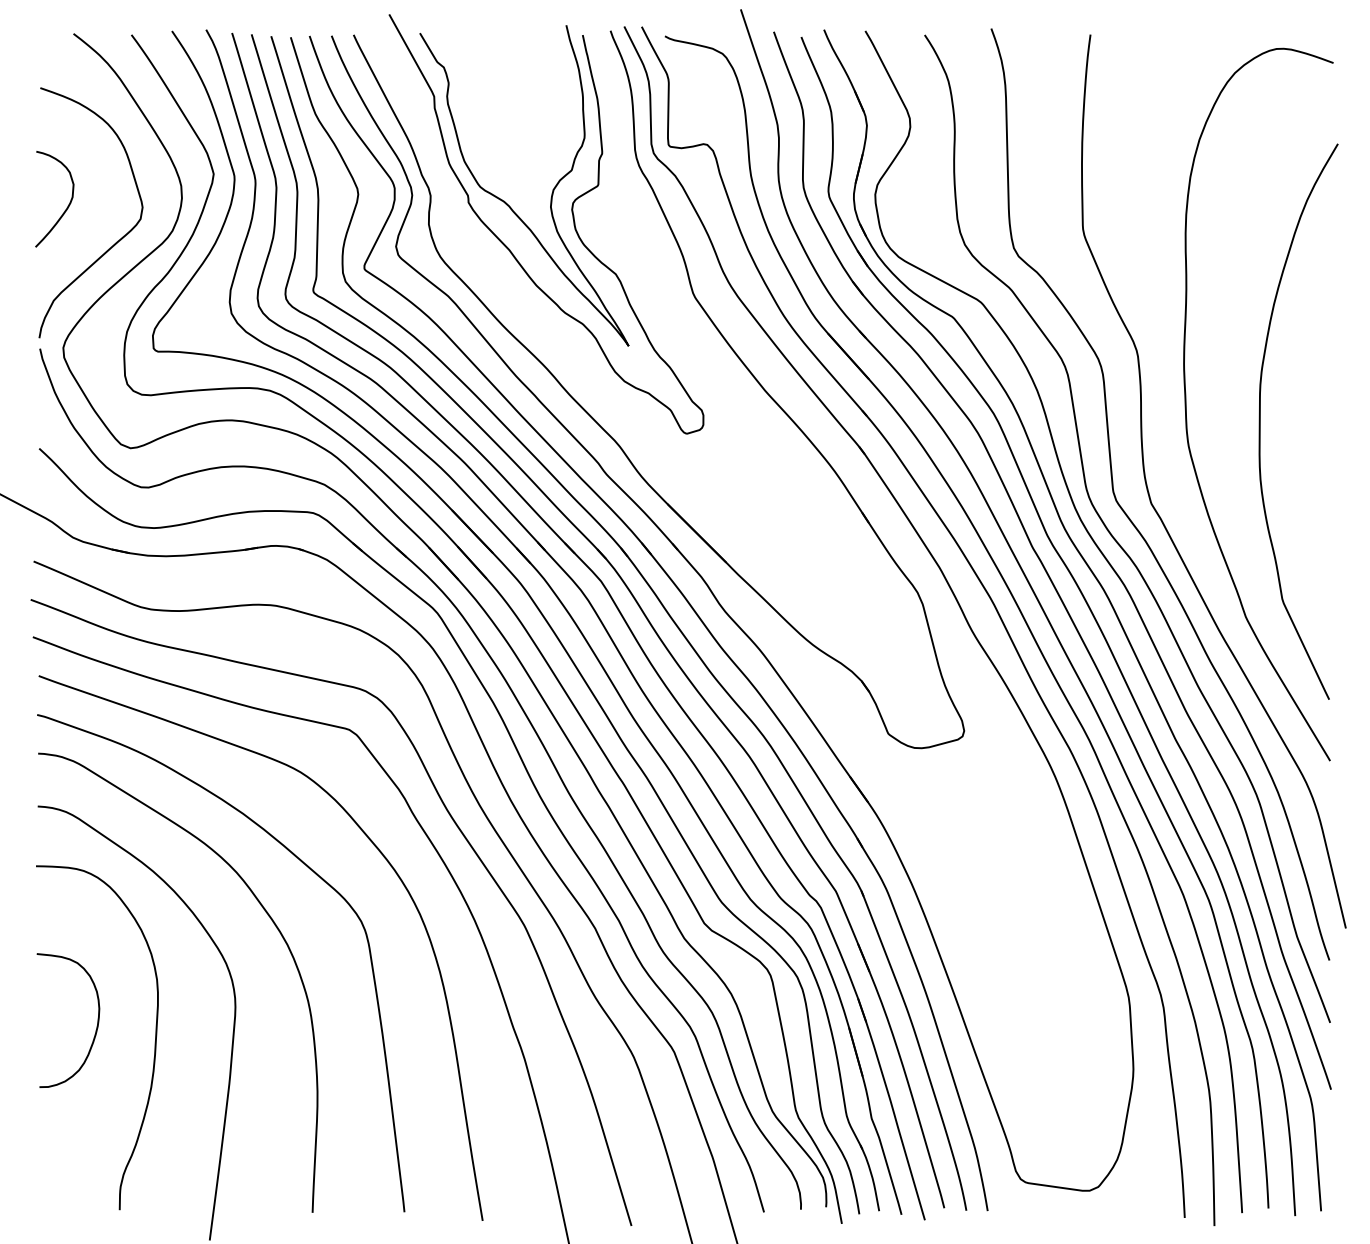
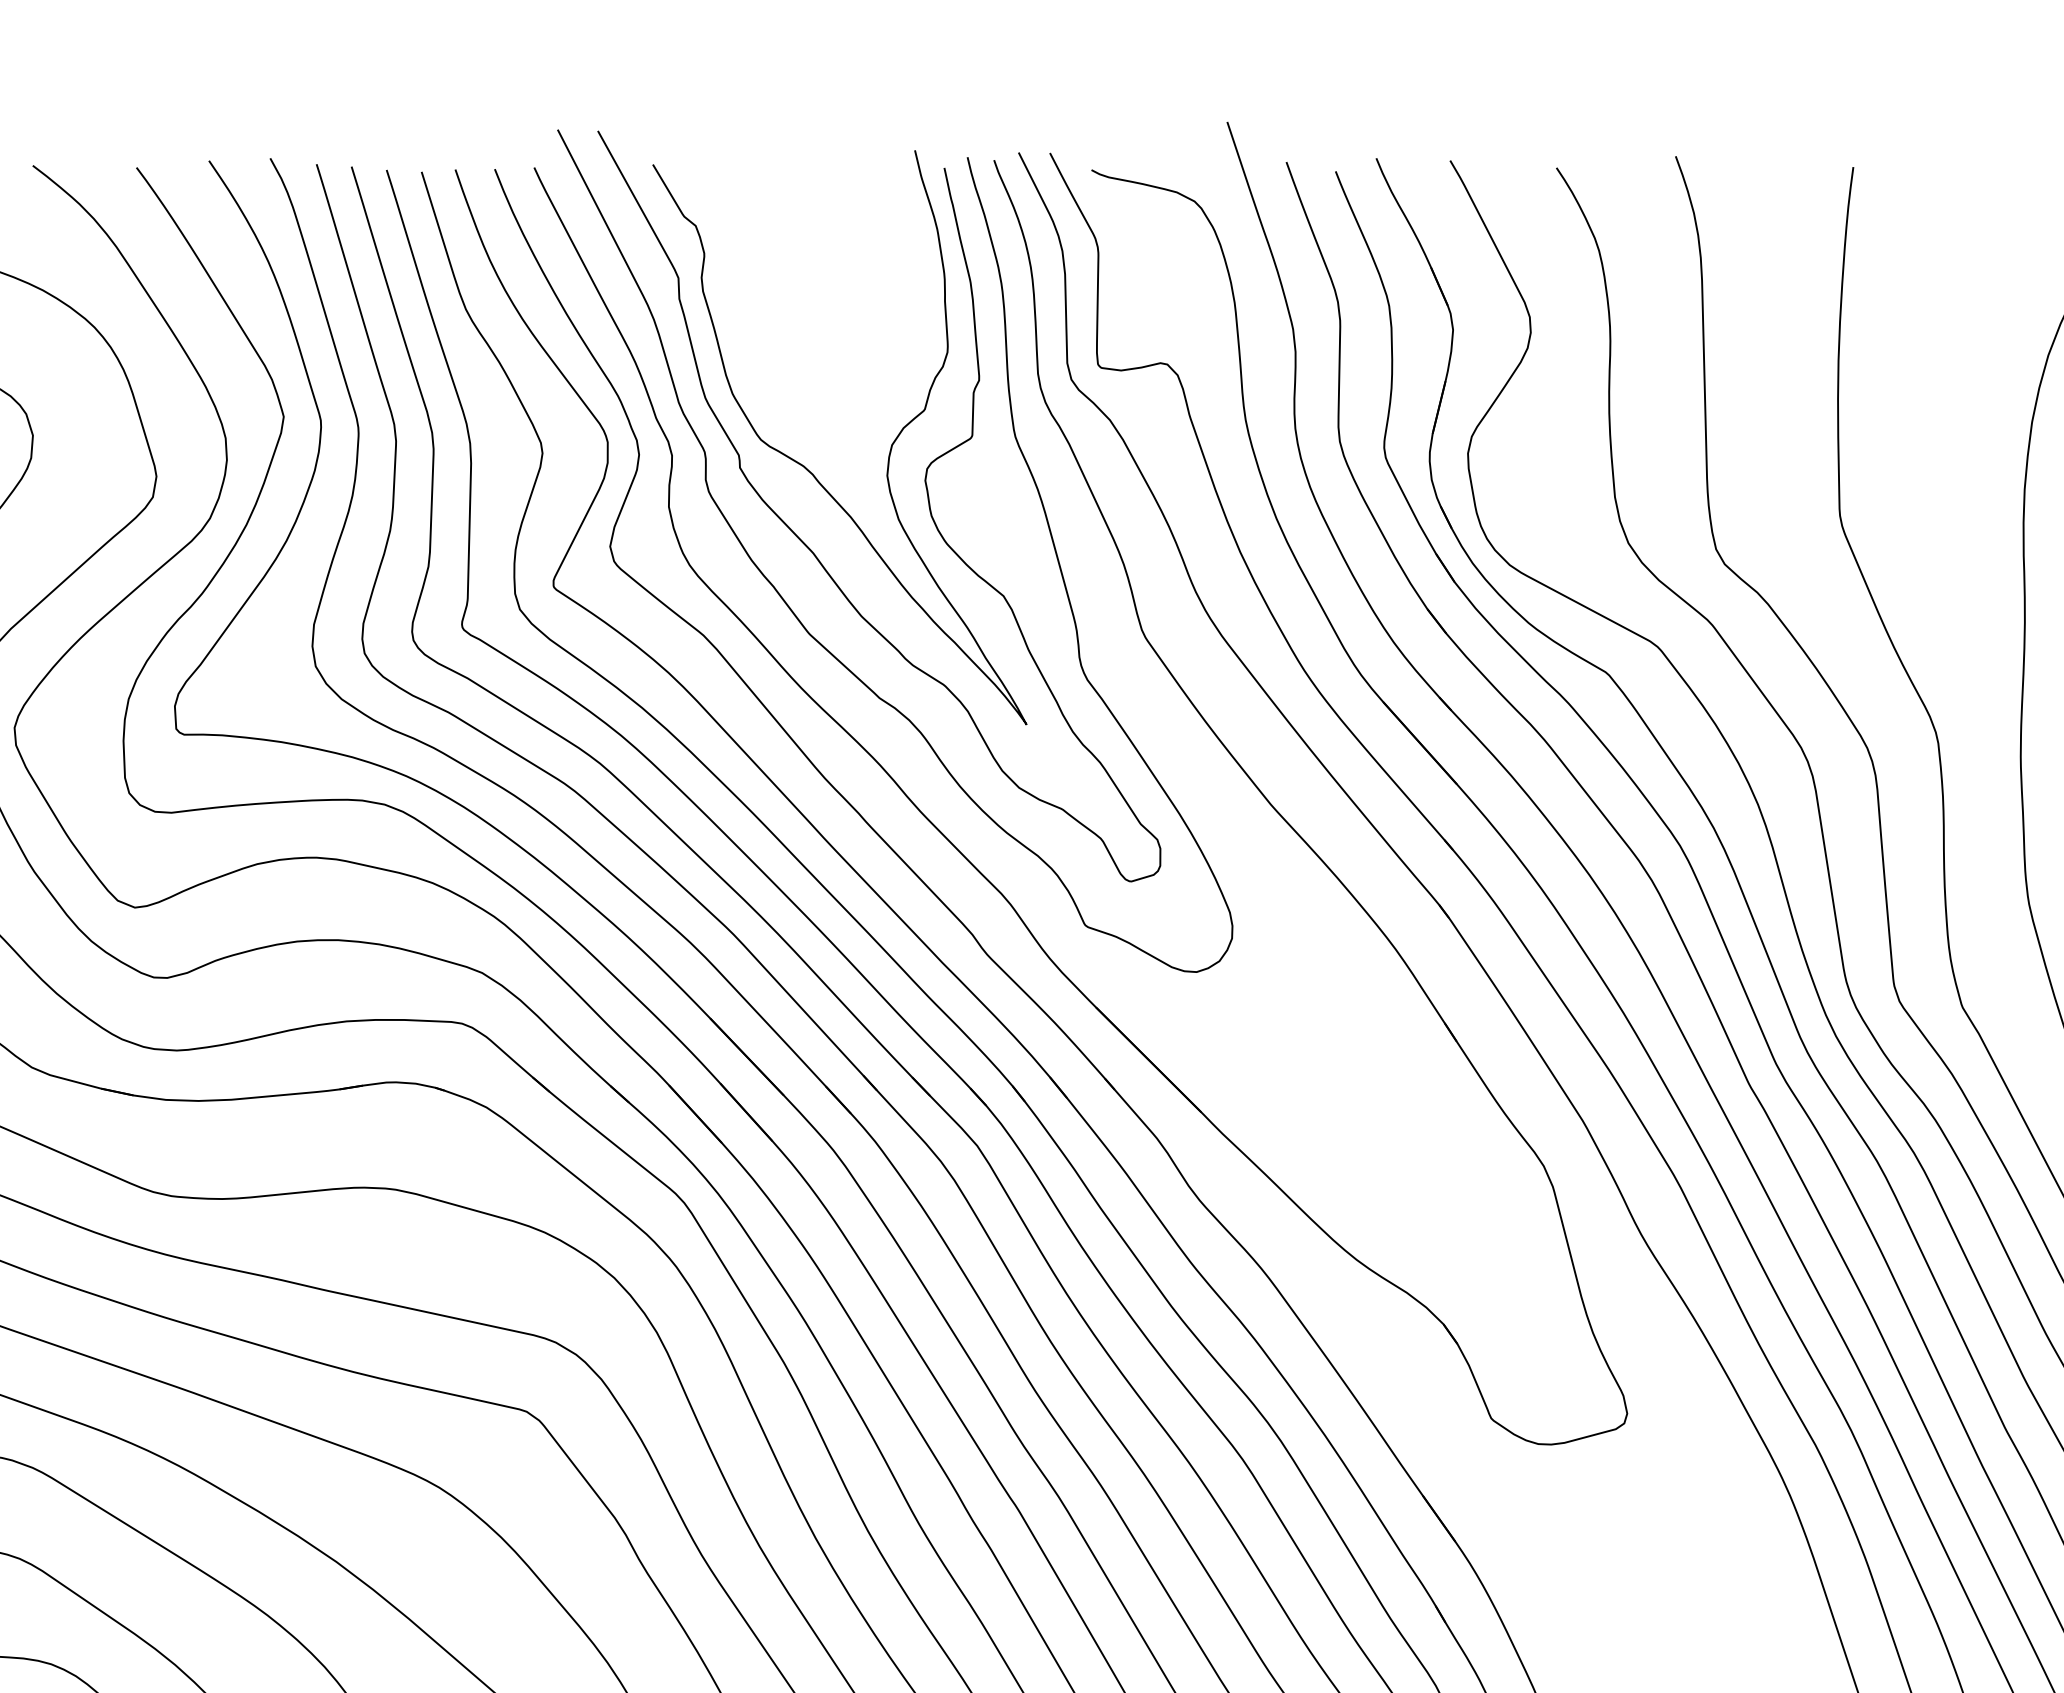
curve: (503, 288) -> (802, 621), added

